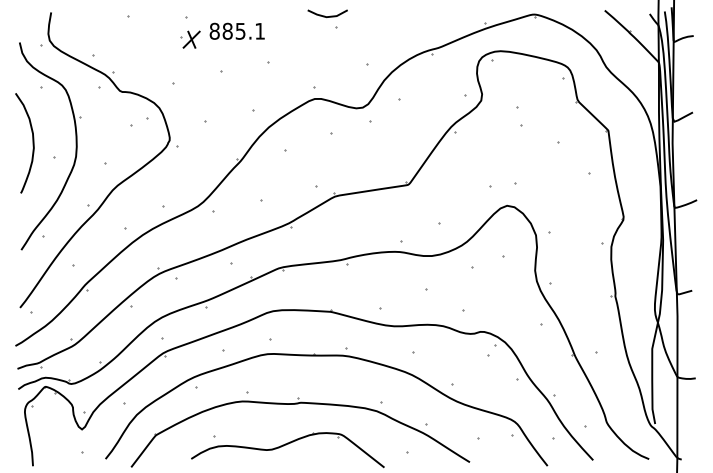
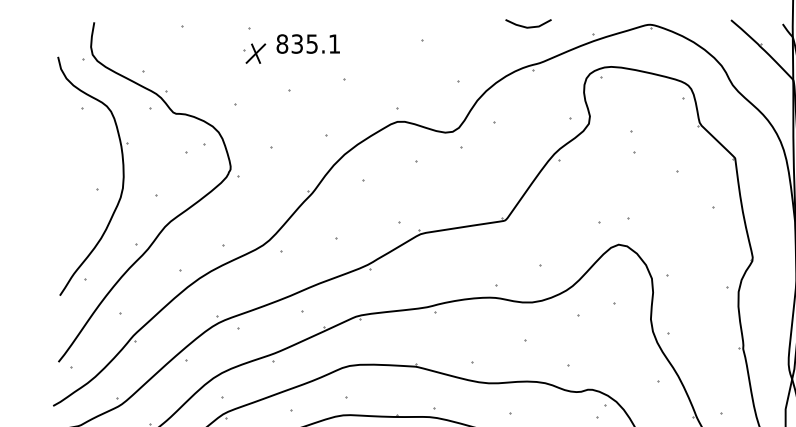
line: (327, 16) -> (528, 26), moved
text: (227, 31) -> (297, 44), 885.1 -> 835.1
curve: (32, 143) -> (72, 173), removed

